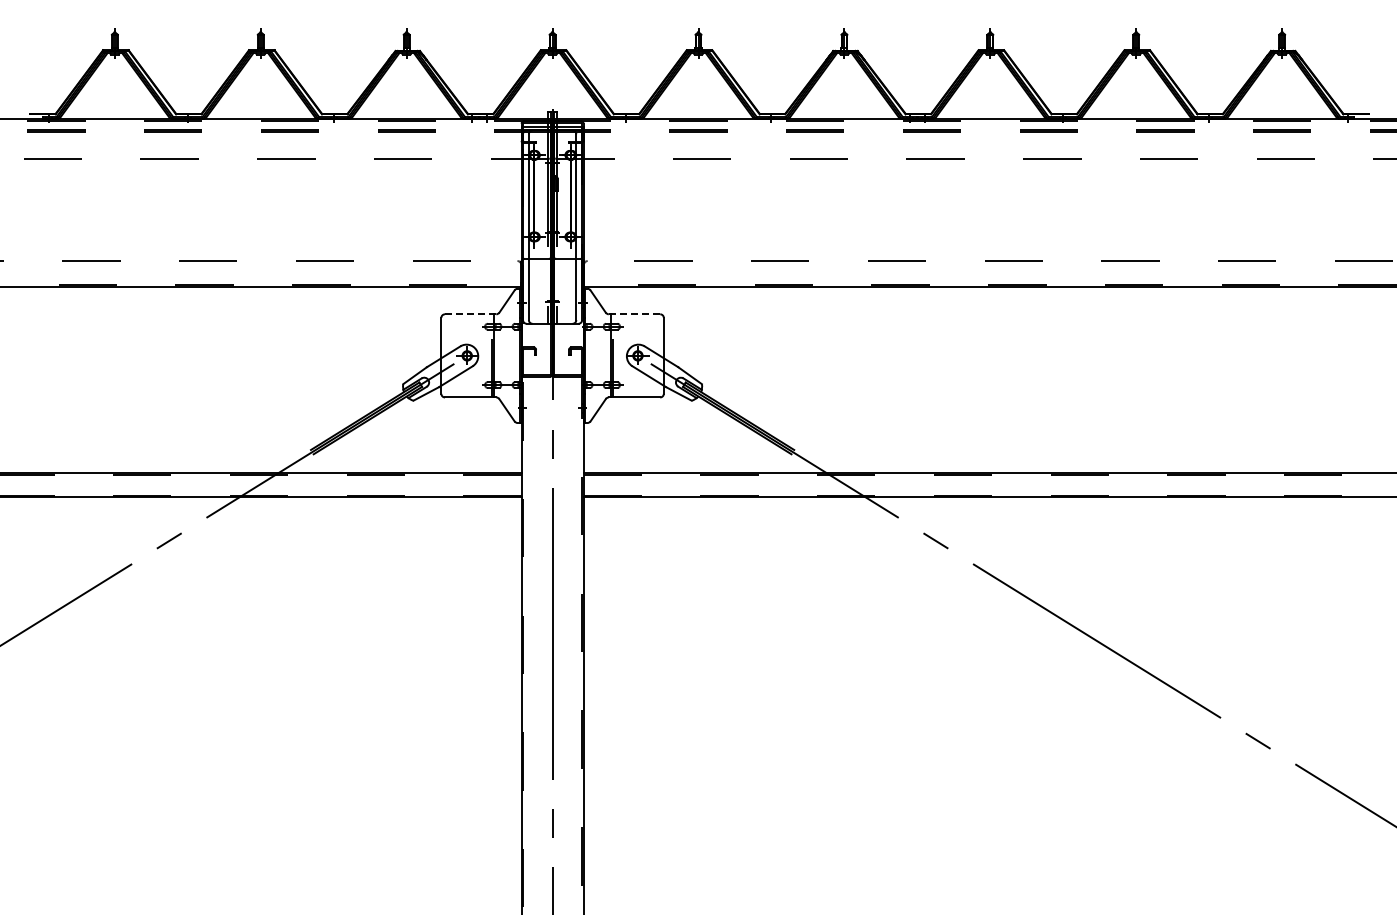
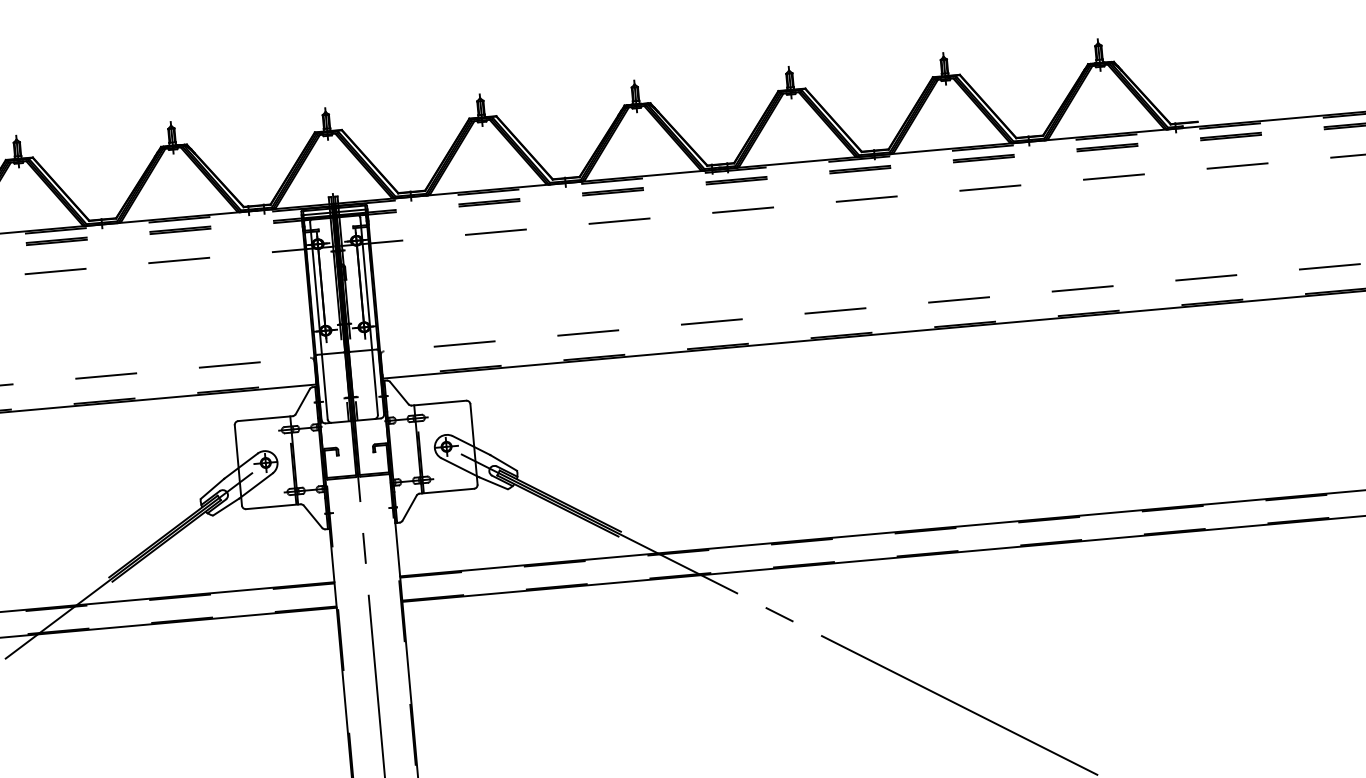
line: (470, 314) -> (265, 418), dashed -> solid
line: (634, 314) -> (439, 403), dashed -> solid

